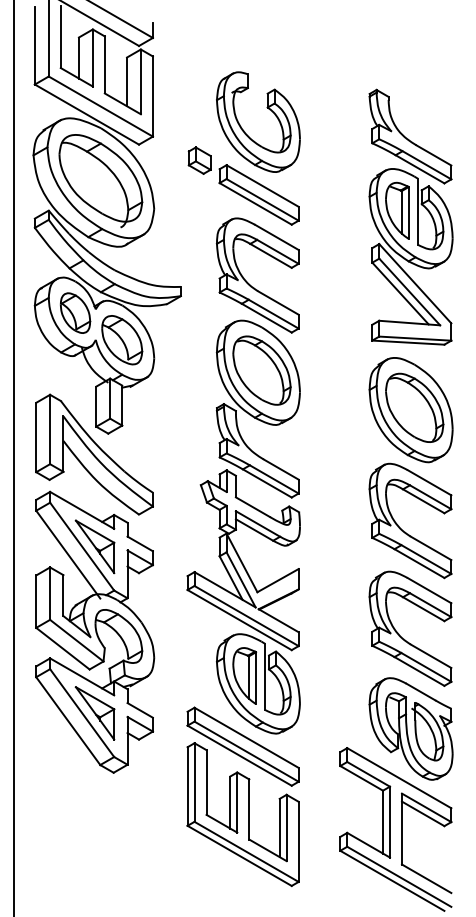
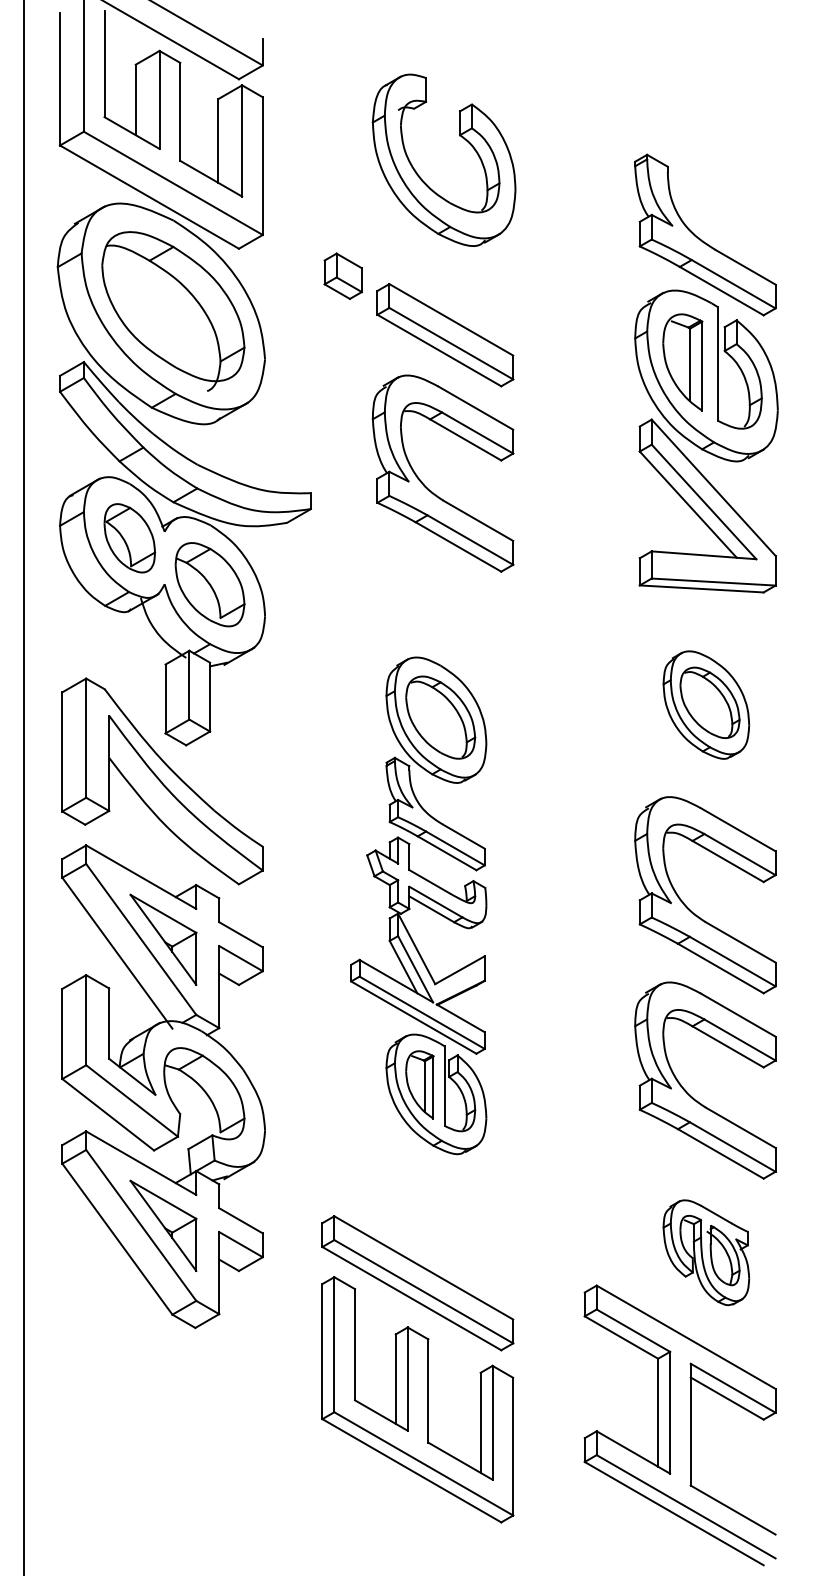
part: (269, 110) -> (463, 140), moved
part: (410, 410) -> (705, 705), size x0.6
part: (243, 526) -> (418, 904), size x0.7
part: (410, 728) -> (705, 1251), size x0.6

